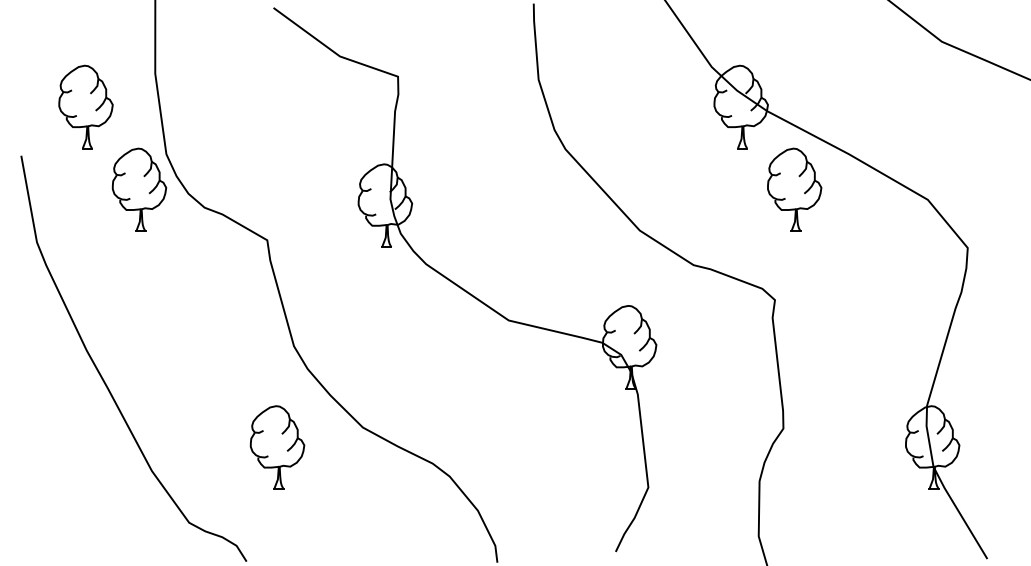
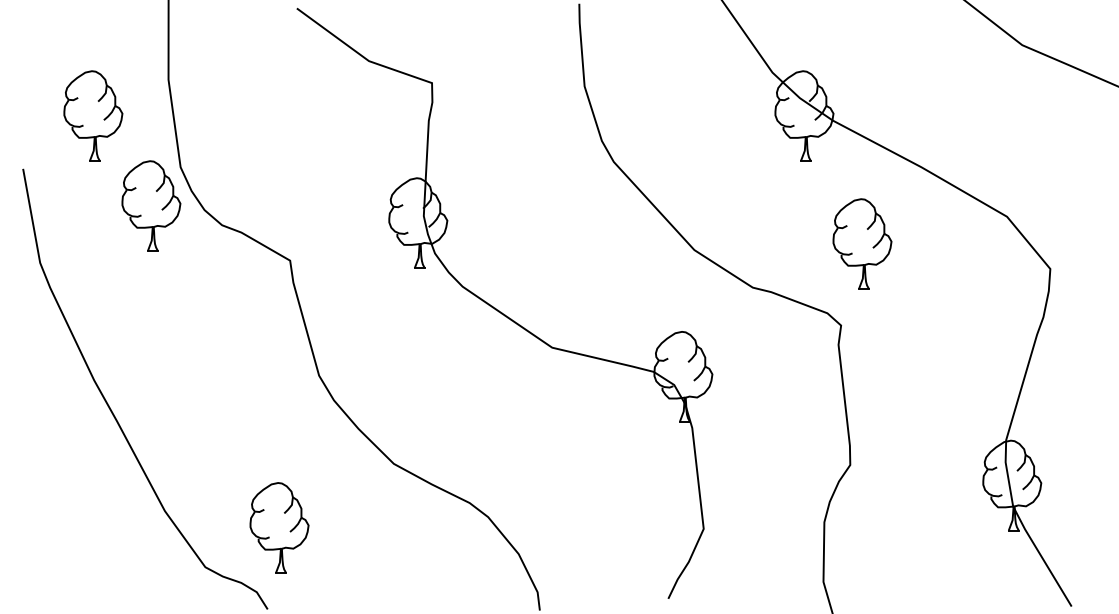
part: (794, 189) -> (862, 243), moved
part: (277, 447) -> (279, 527), moved

